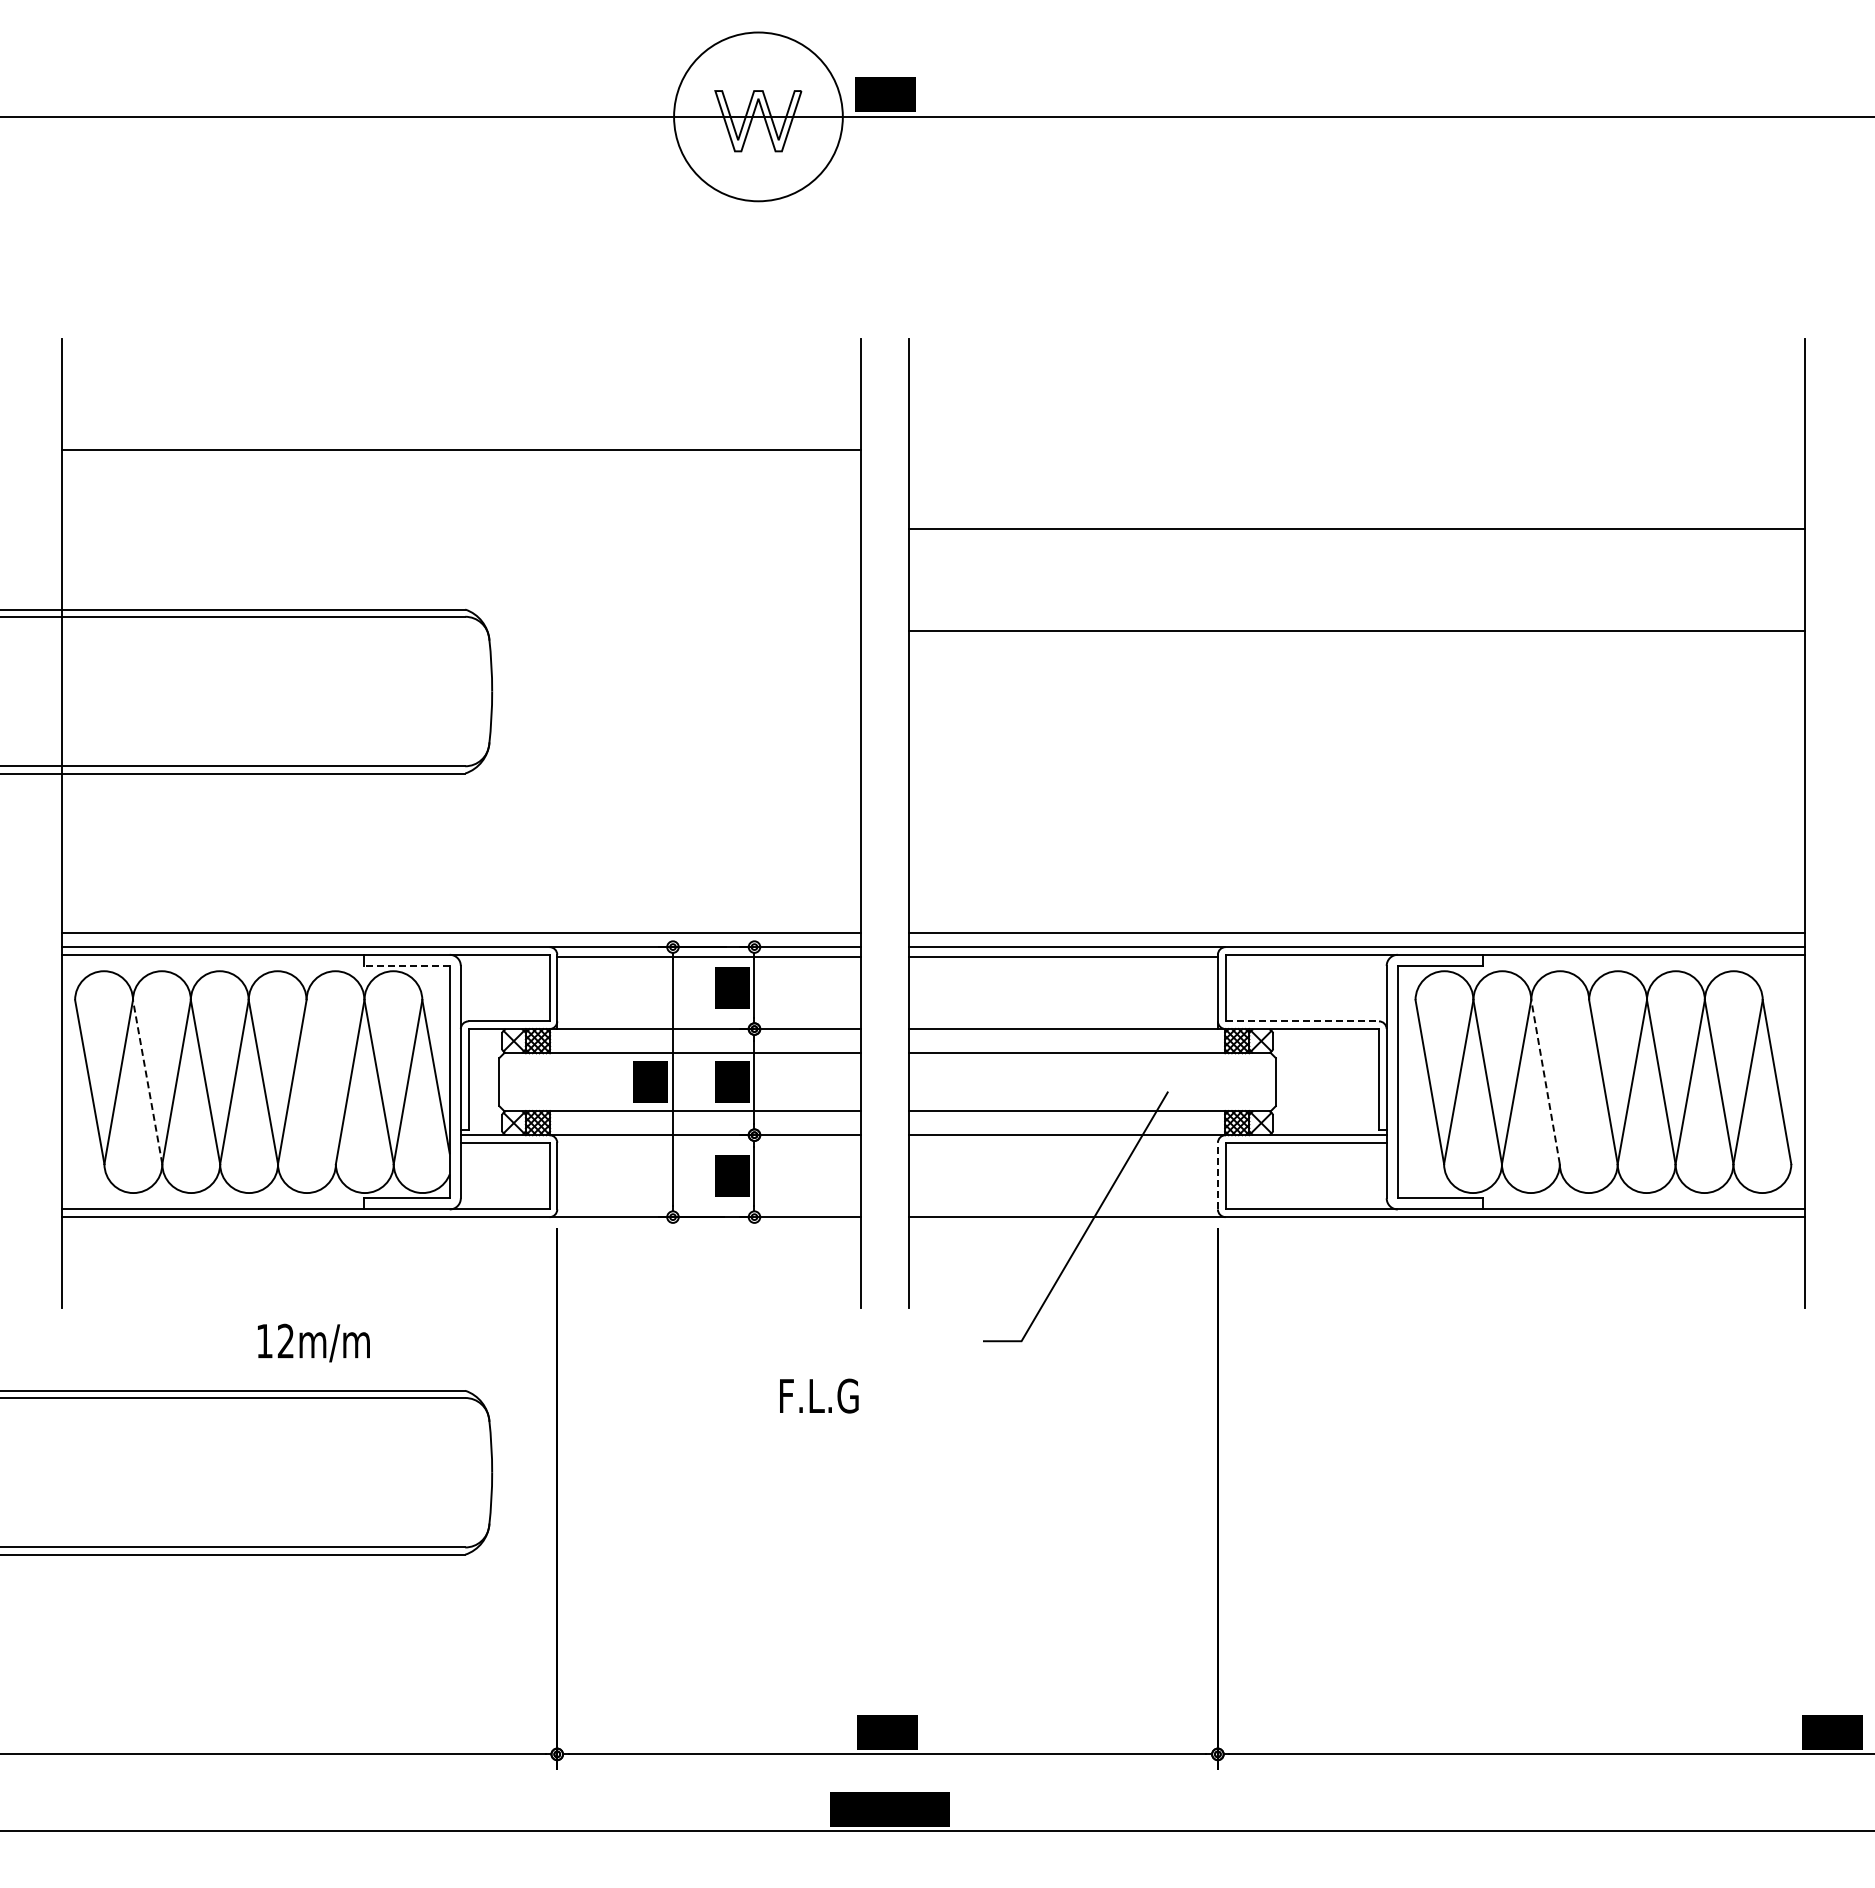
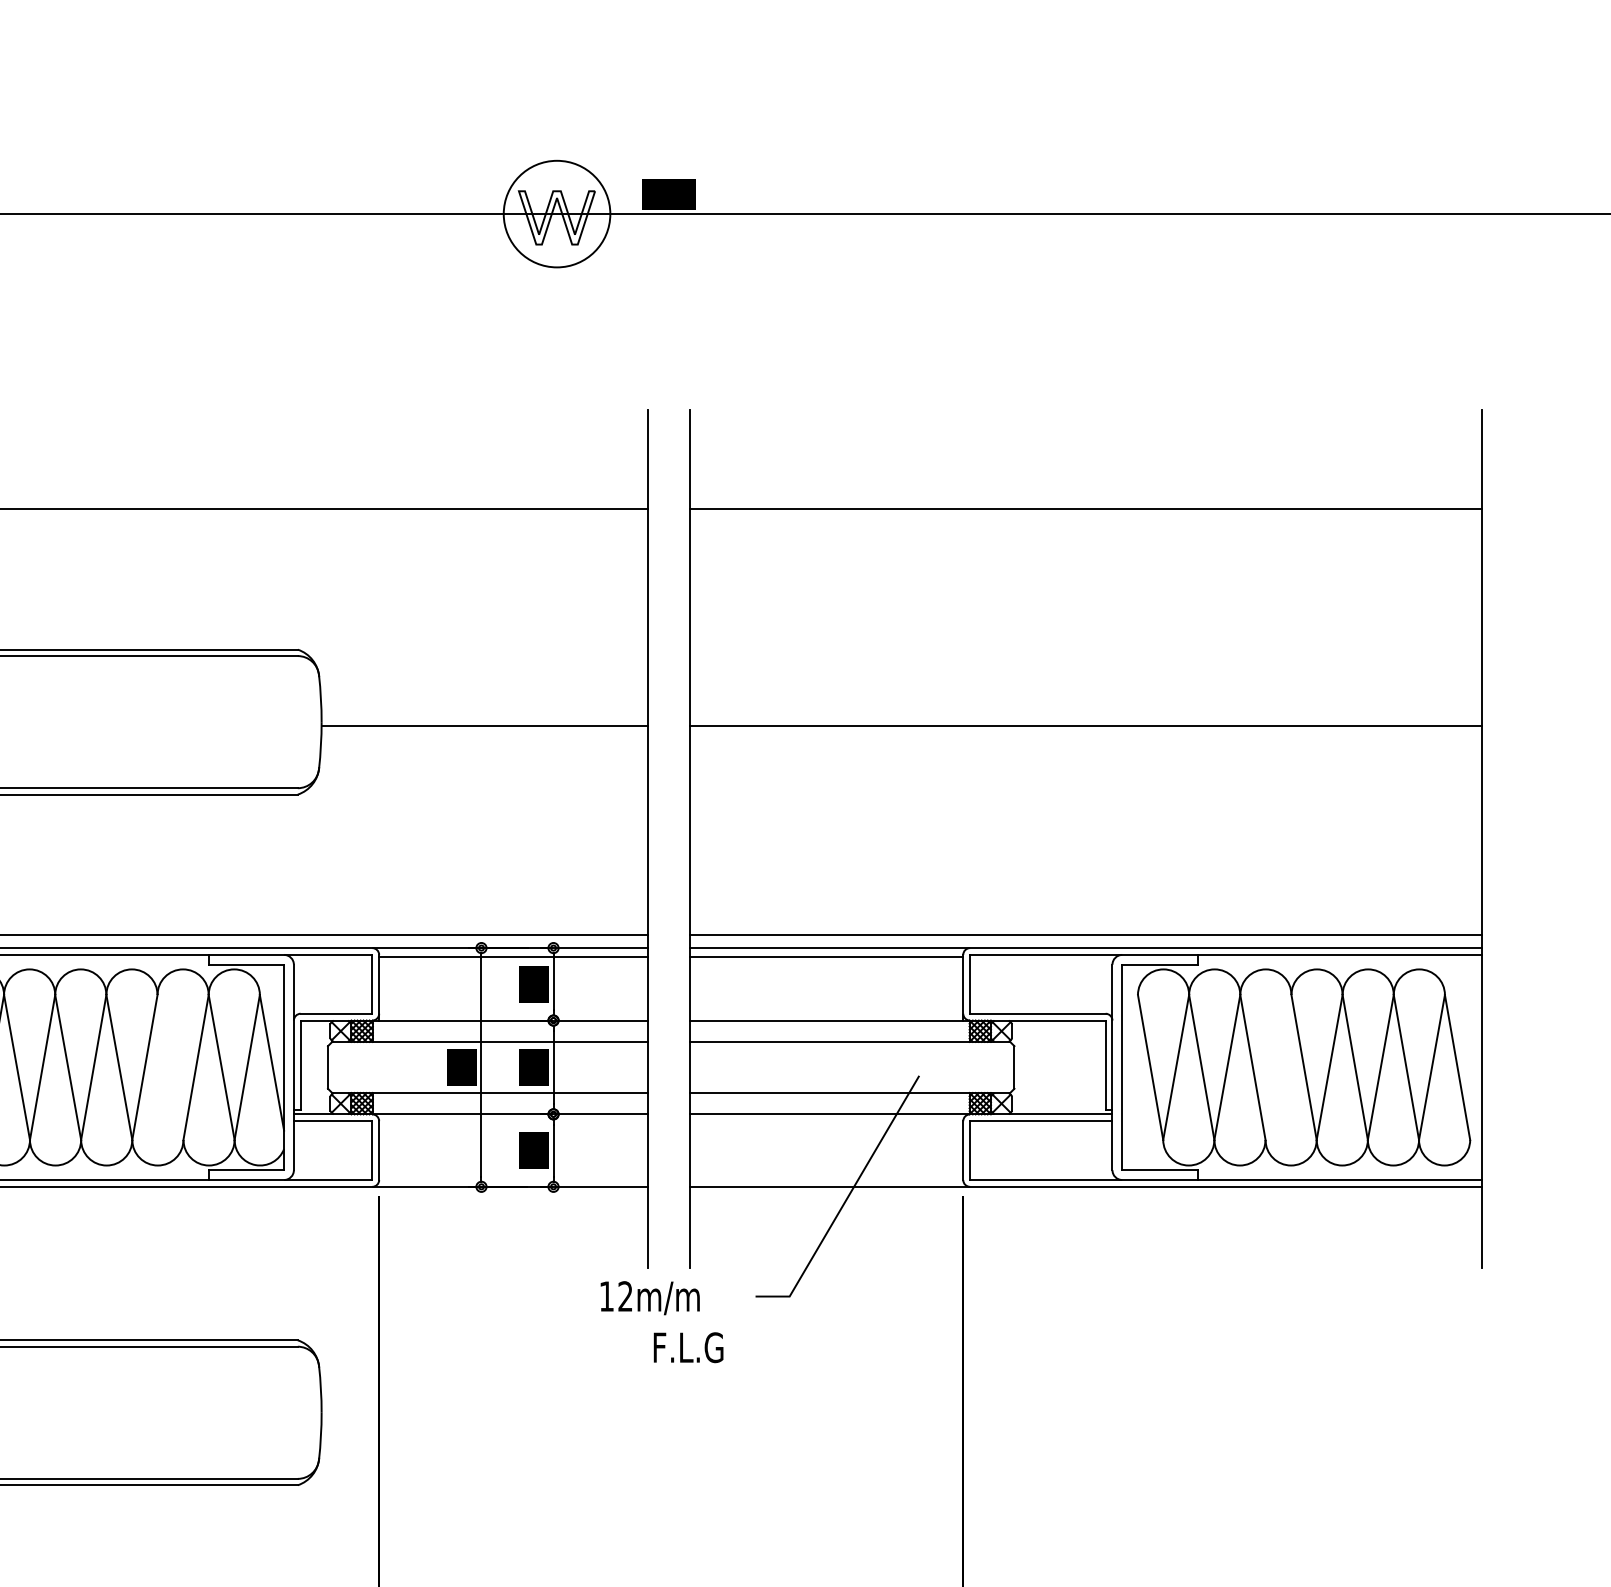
circle: (758, 116) -> (557, 213), size x0.71
line: (1356, 529) -> (1085, 509), moved
line: (1356, 631) -> (1085, 726), moved
line: (676, 696) -> (484, 726), added
line: (407, 965) -> (246, 964), dashed -> solid
line: (1302, 1021) -> (1038, 1013), dashed -> solid
line: (147, 1081) -> (16, 1066), dashed -> solid
line: (1545, 1081) -> (1252, 1066), dashed -> solid
line: (1217, 1175) -> (962, 1150), dashed -> solid
text: (313, 1342) -> (649, 1297), moved
text: (819, 1395) -> (688, 1347), moved

